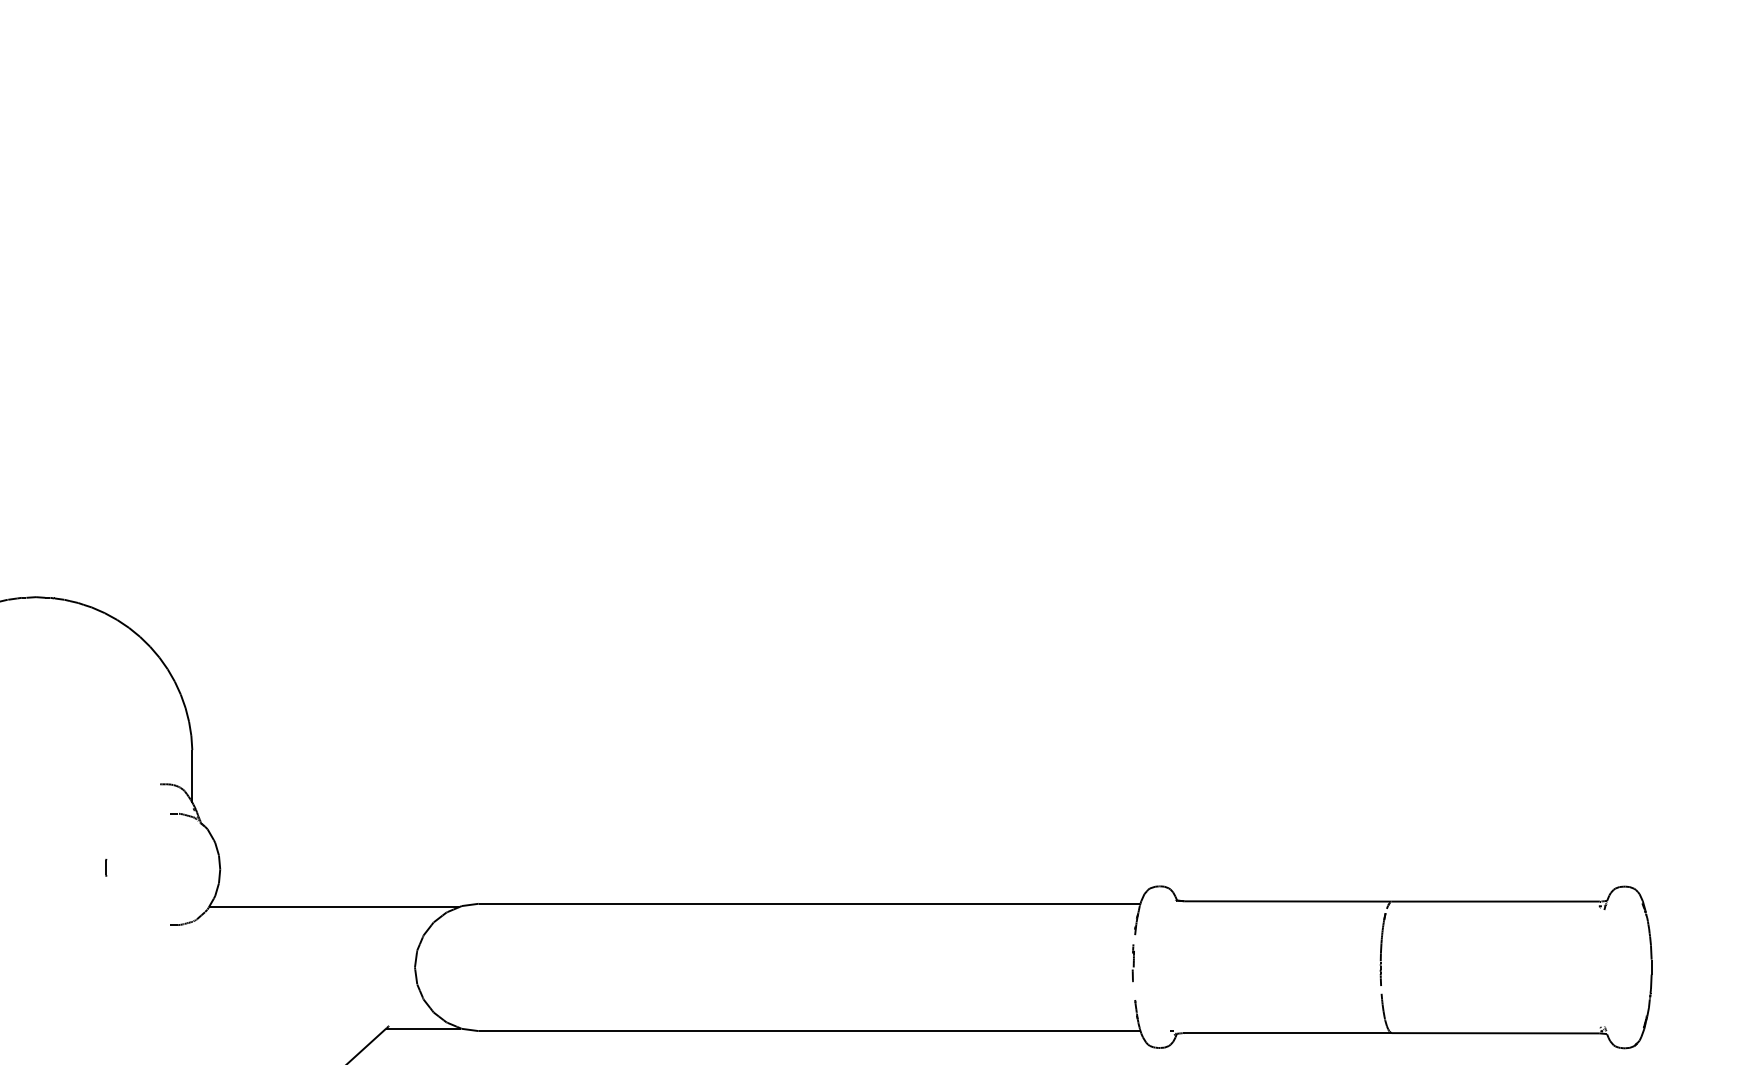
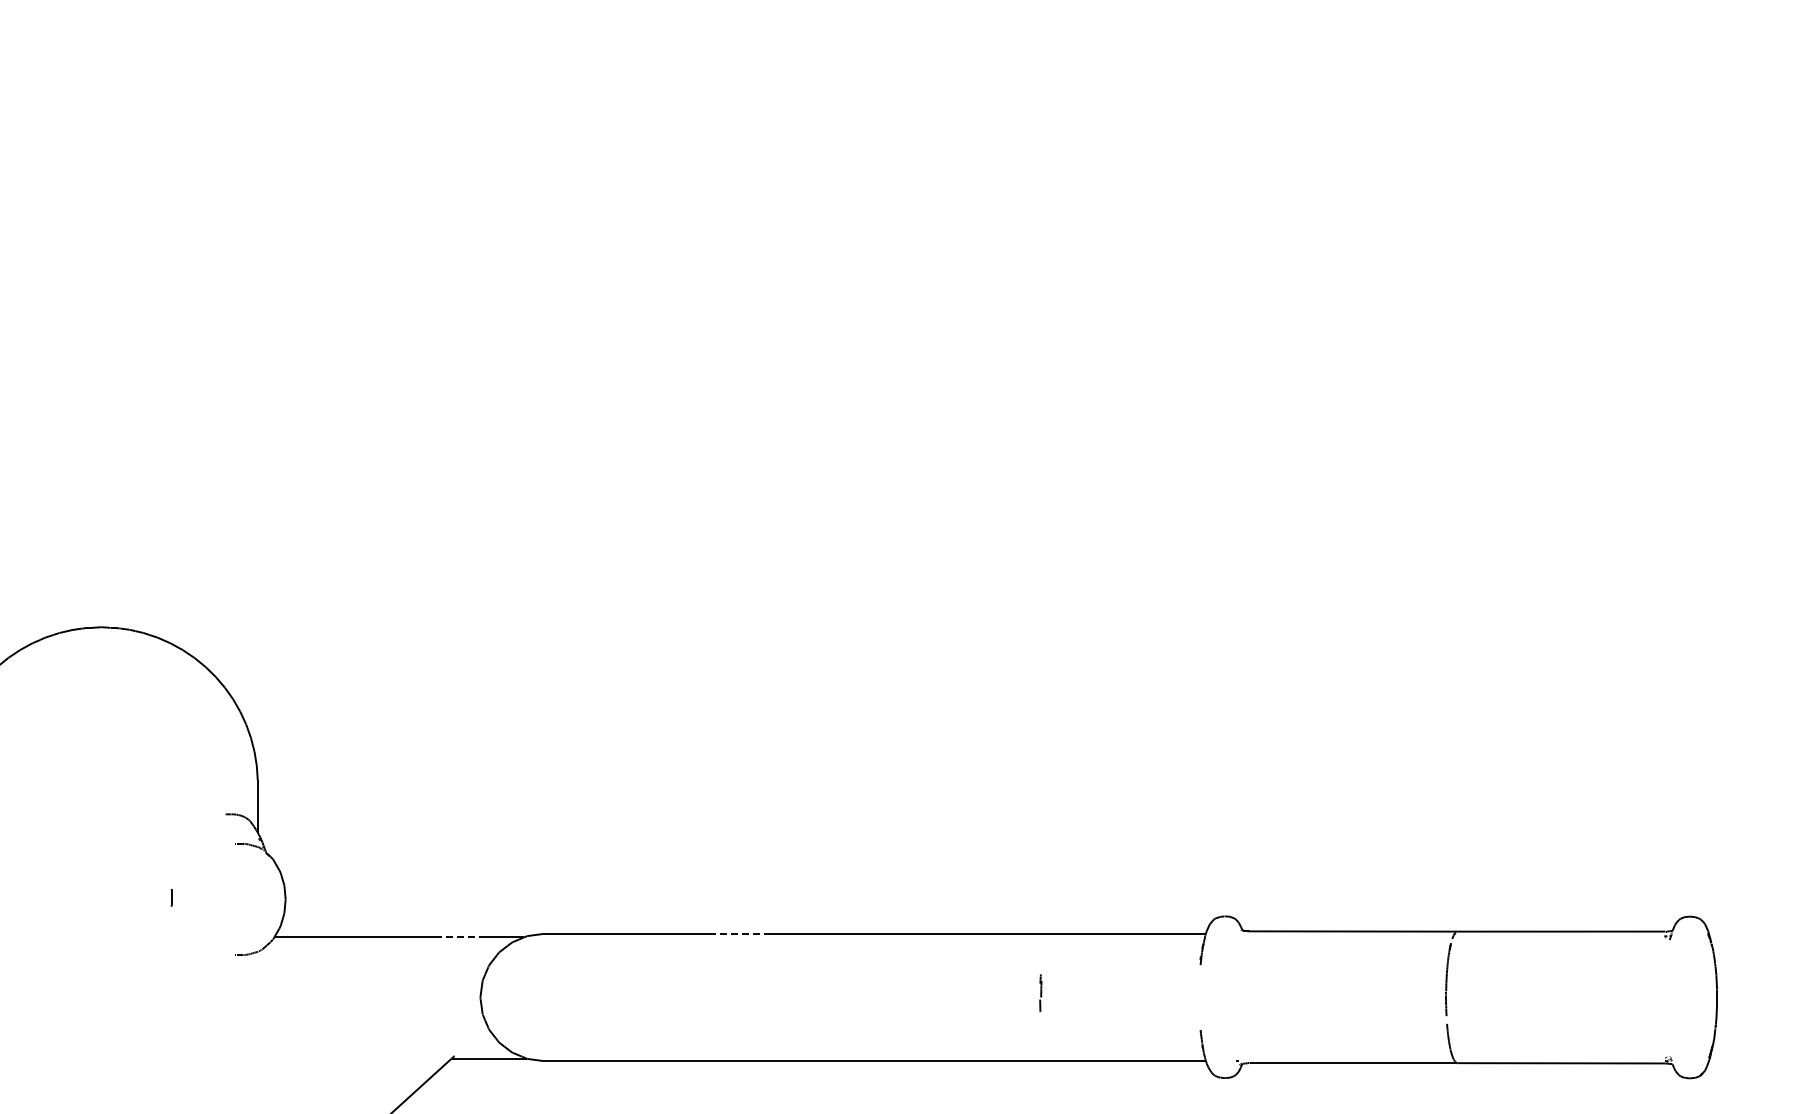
line: (676, 903) -> (741, 933), solid -> dashed
line: (396, 907) -> (461, 937), solid -> dashed
line: (1133, 963) -> (1040, 993), moved

